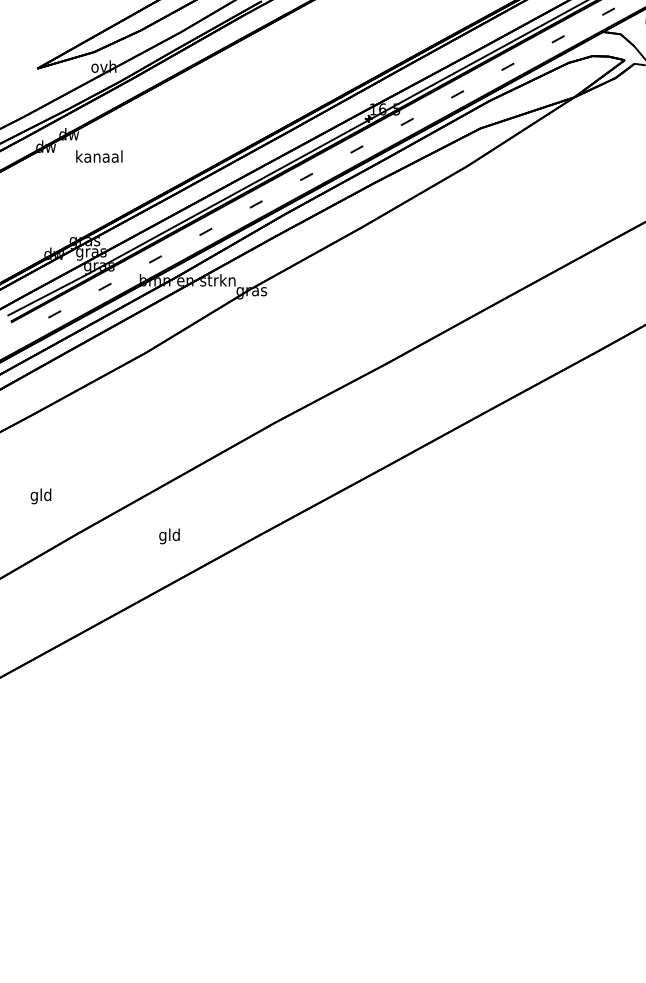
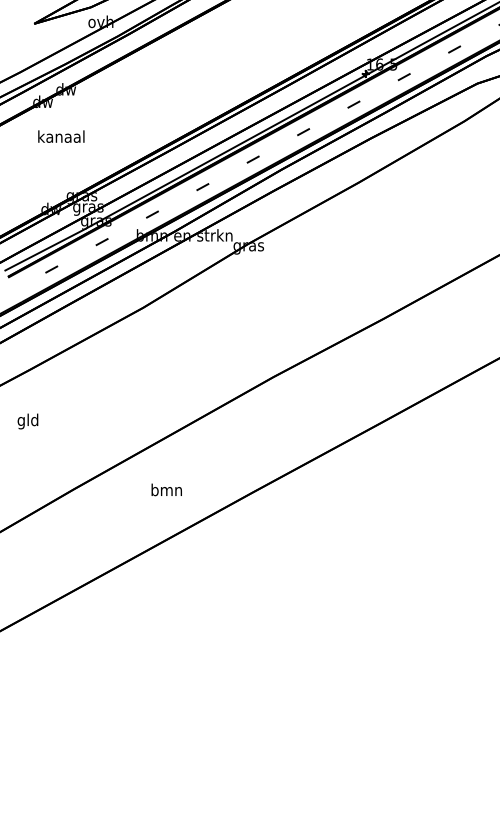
text: (99, 156) -> (61, 136), moved
text: (40, 496) -> (27, 421), moved
text: (169, 536) -> (166, 491), gld -> bmn

